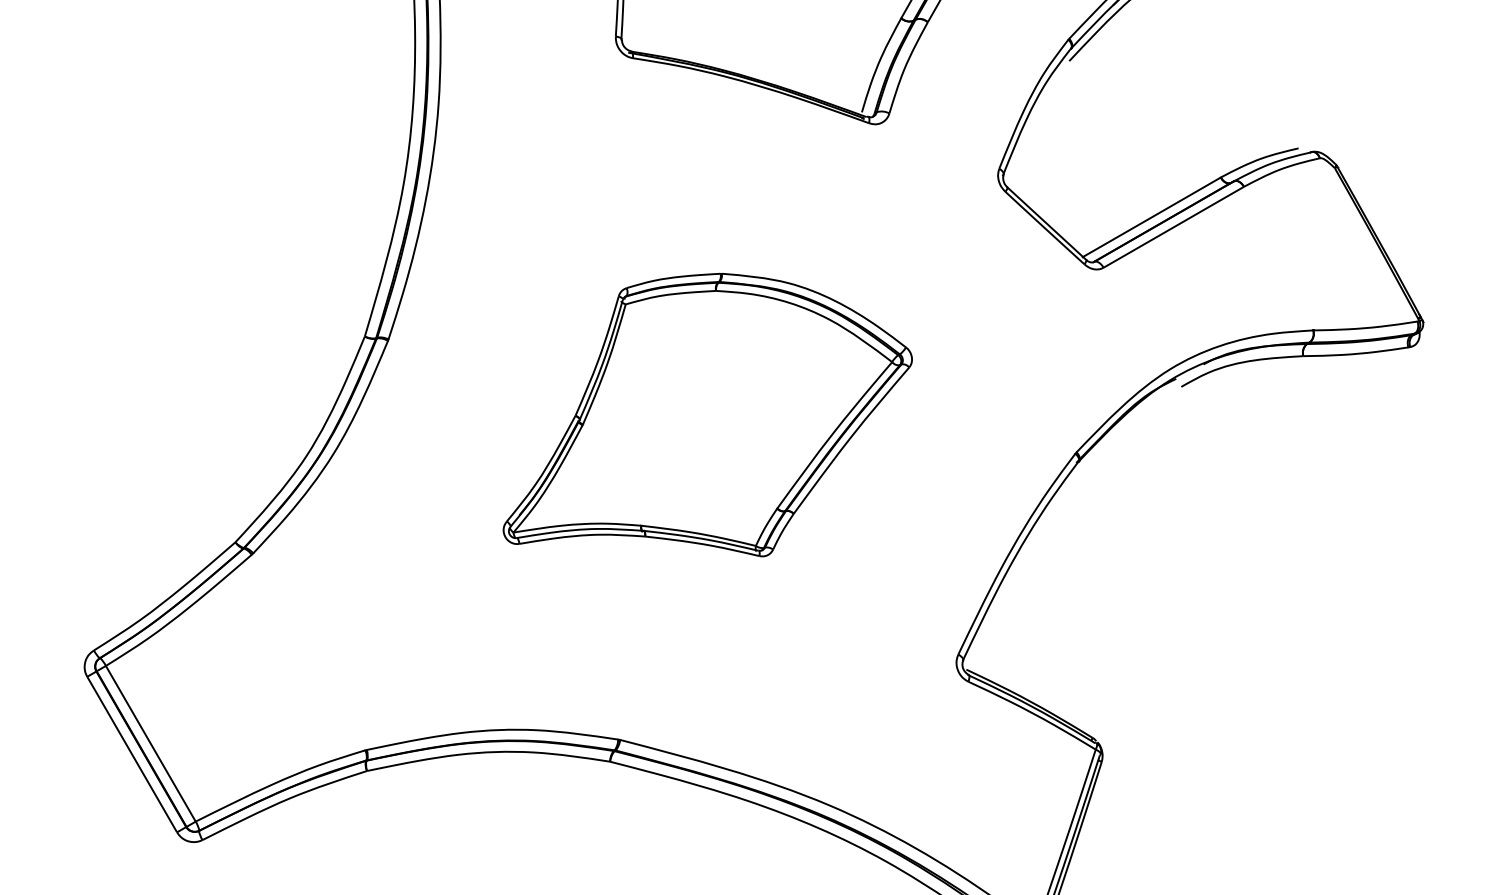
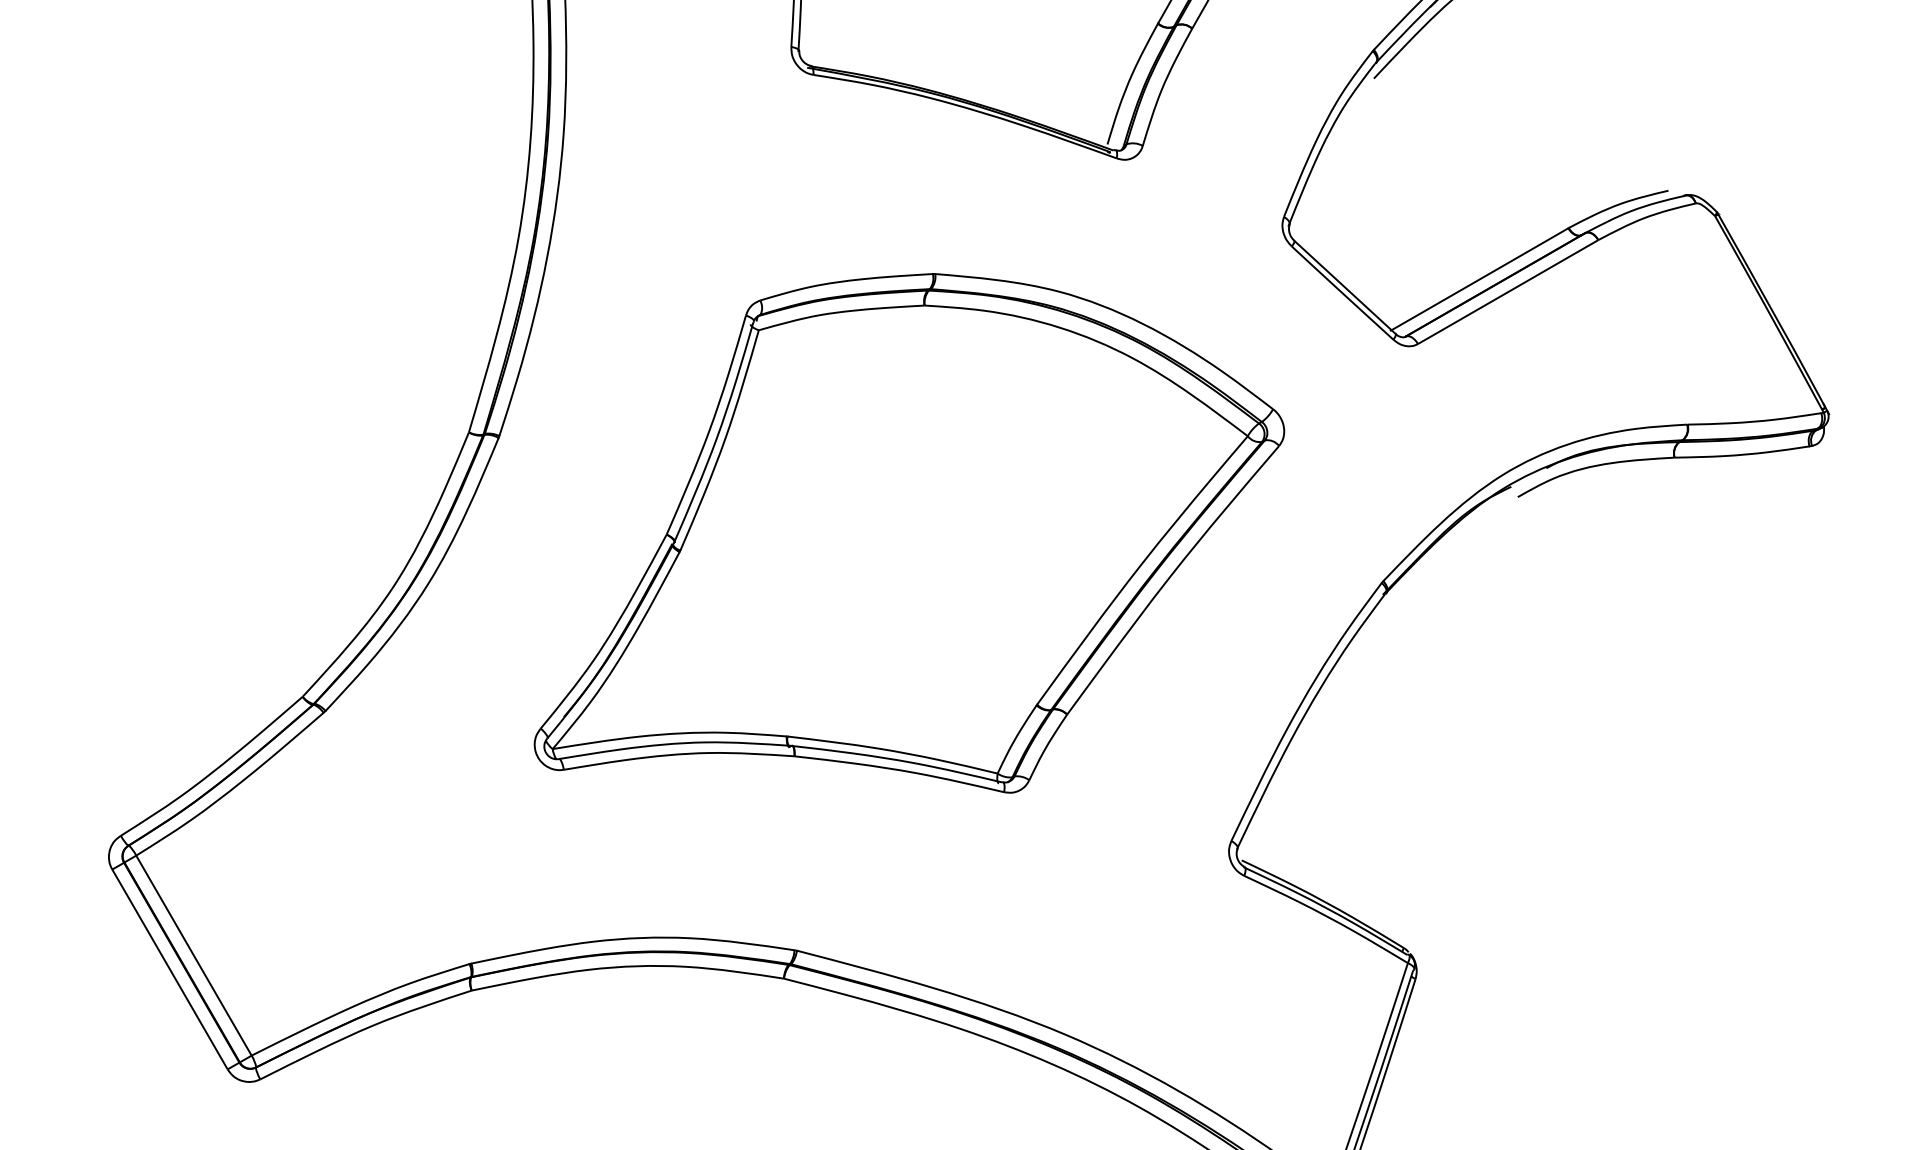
part: (707, 414) -> (909, 532), size x1.43

